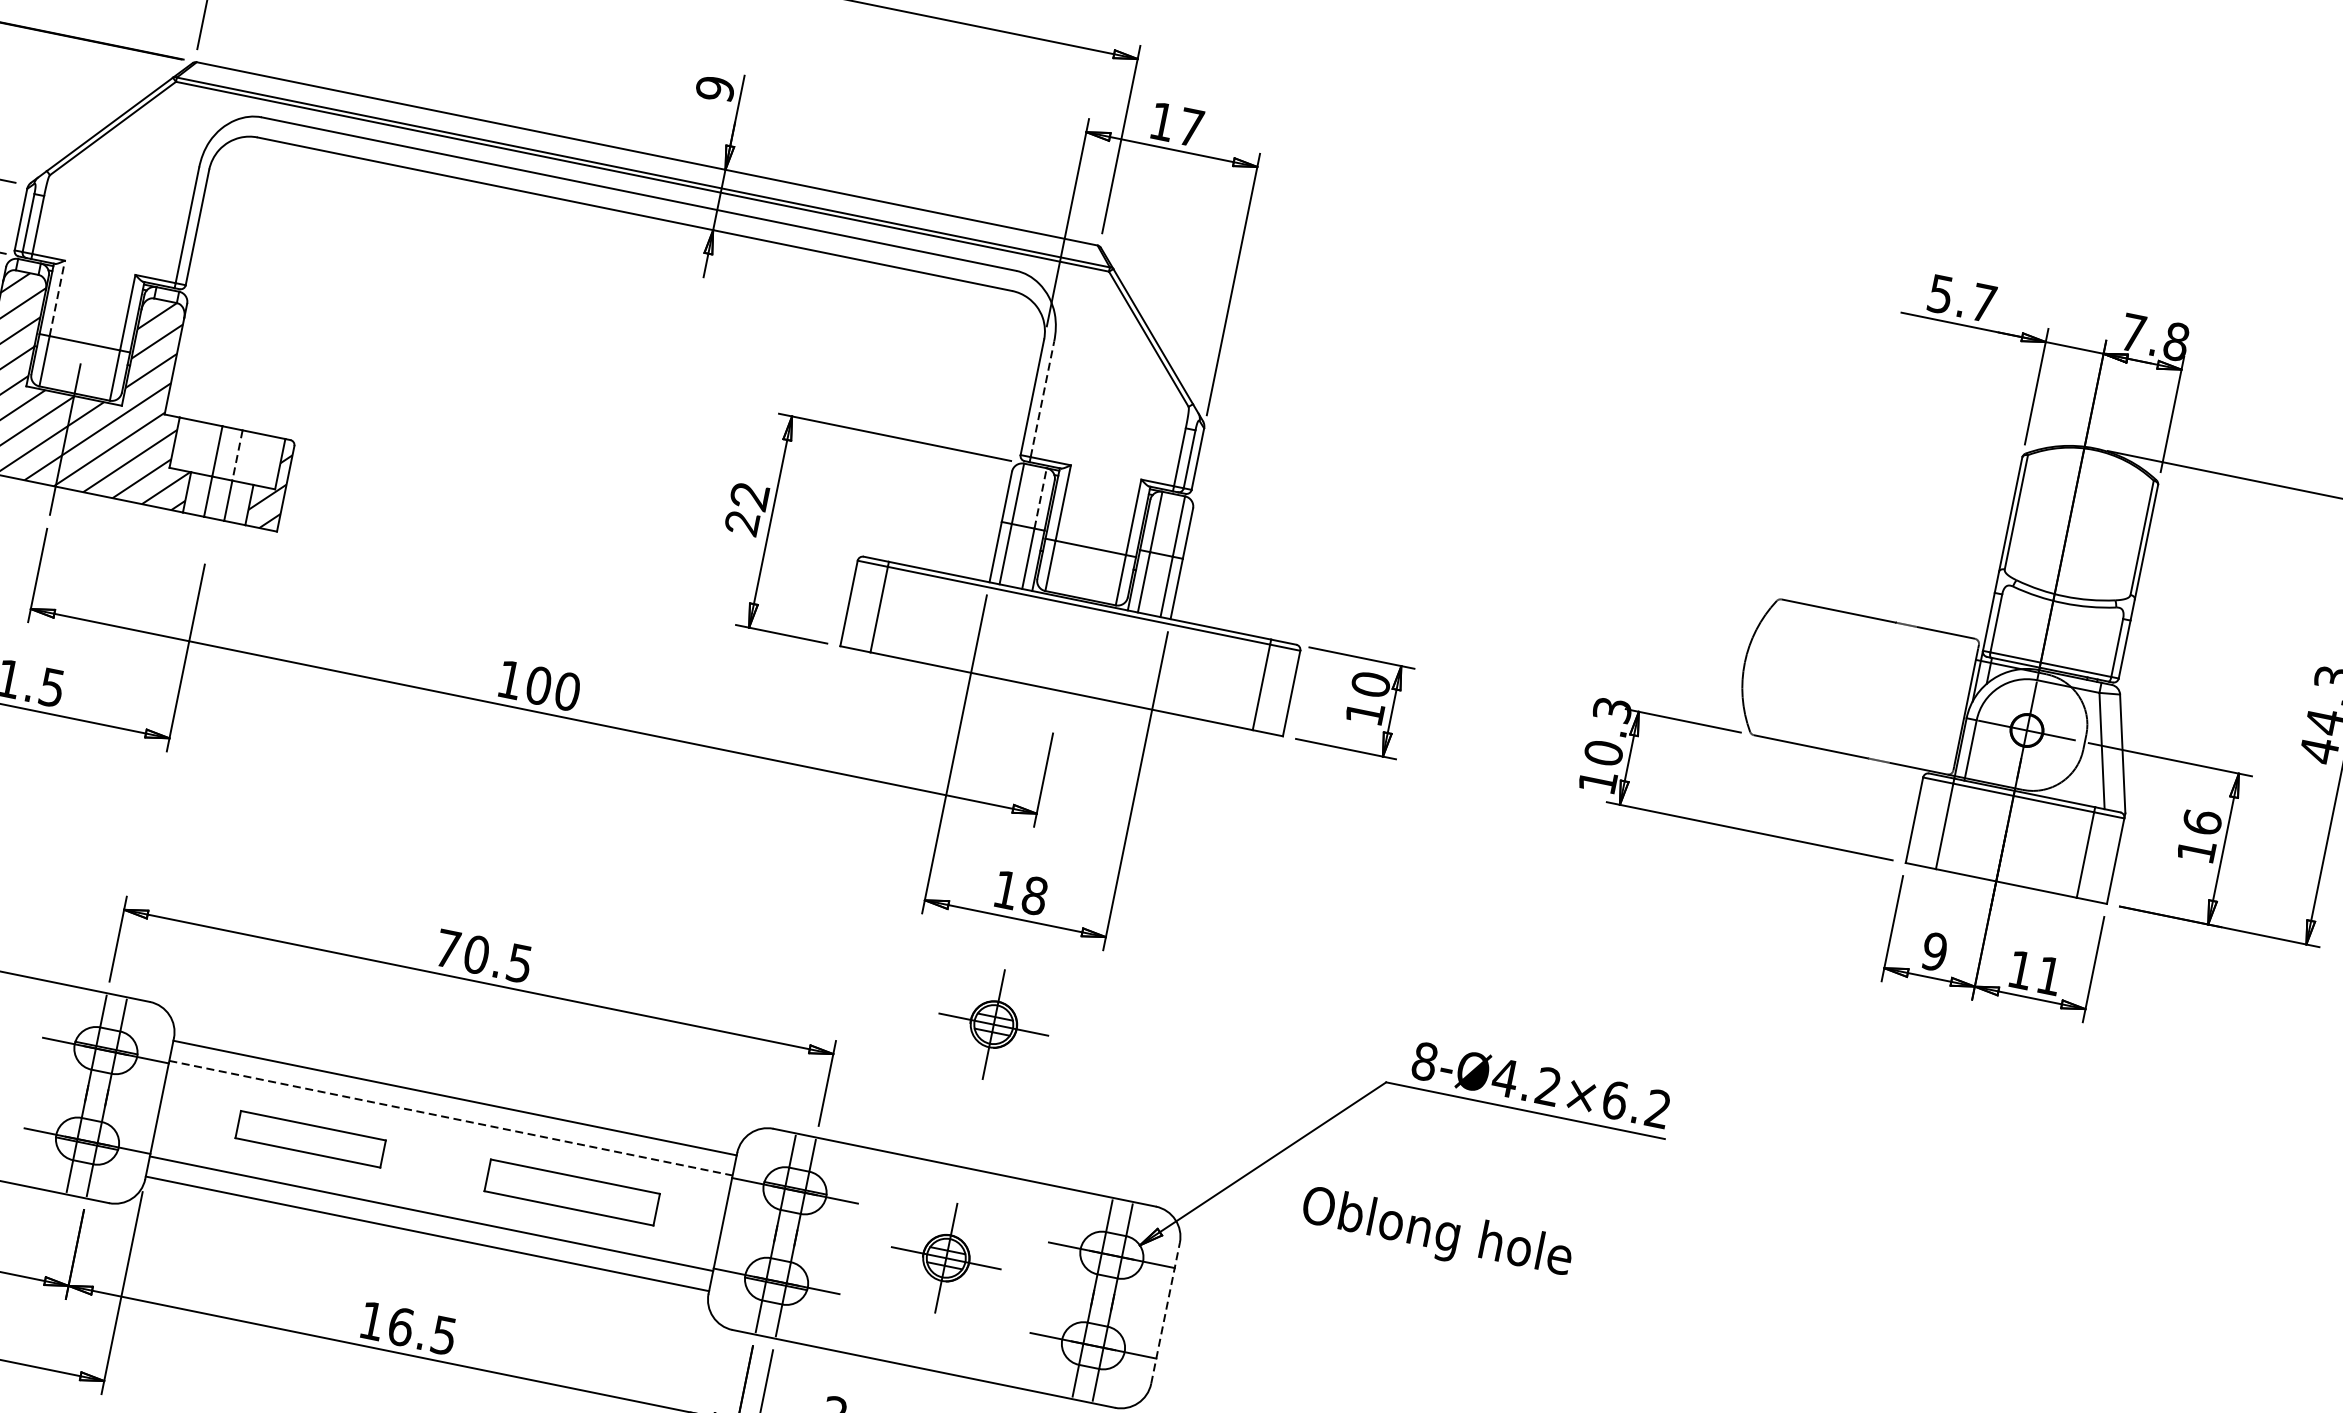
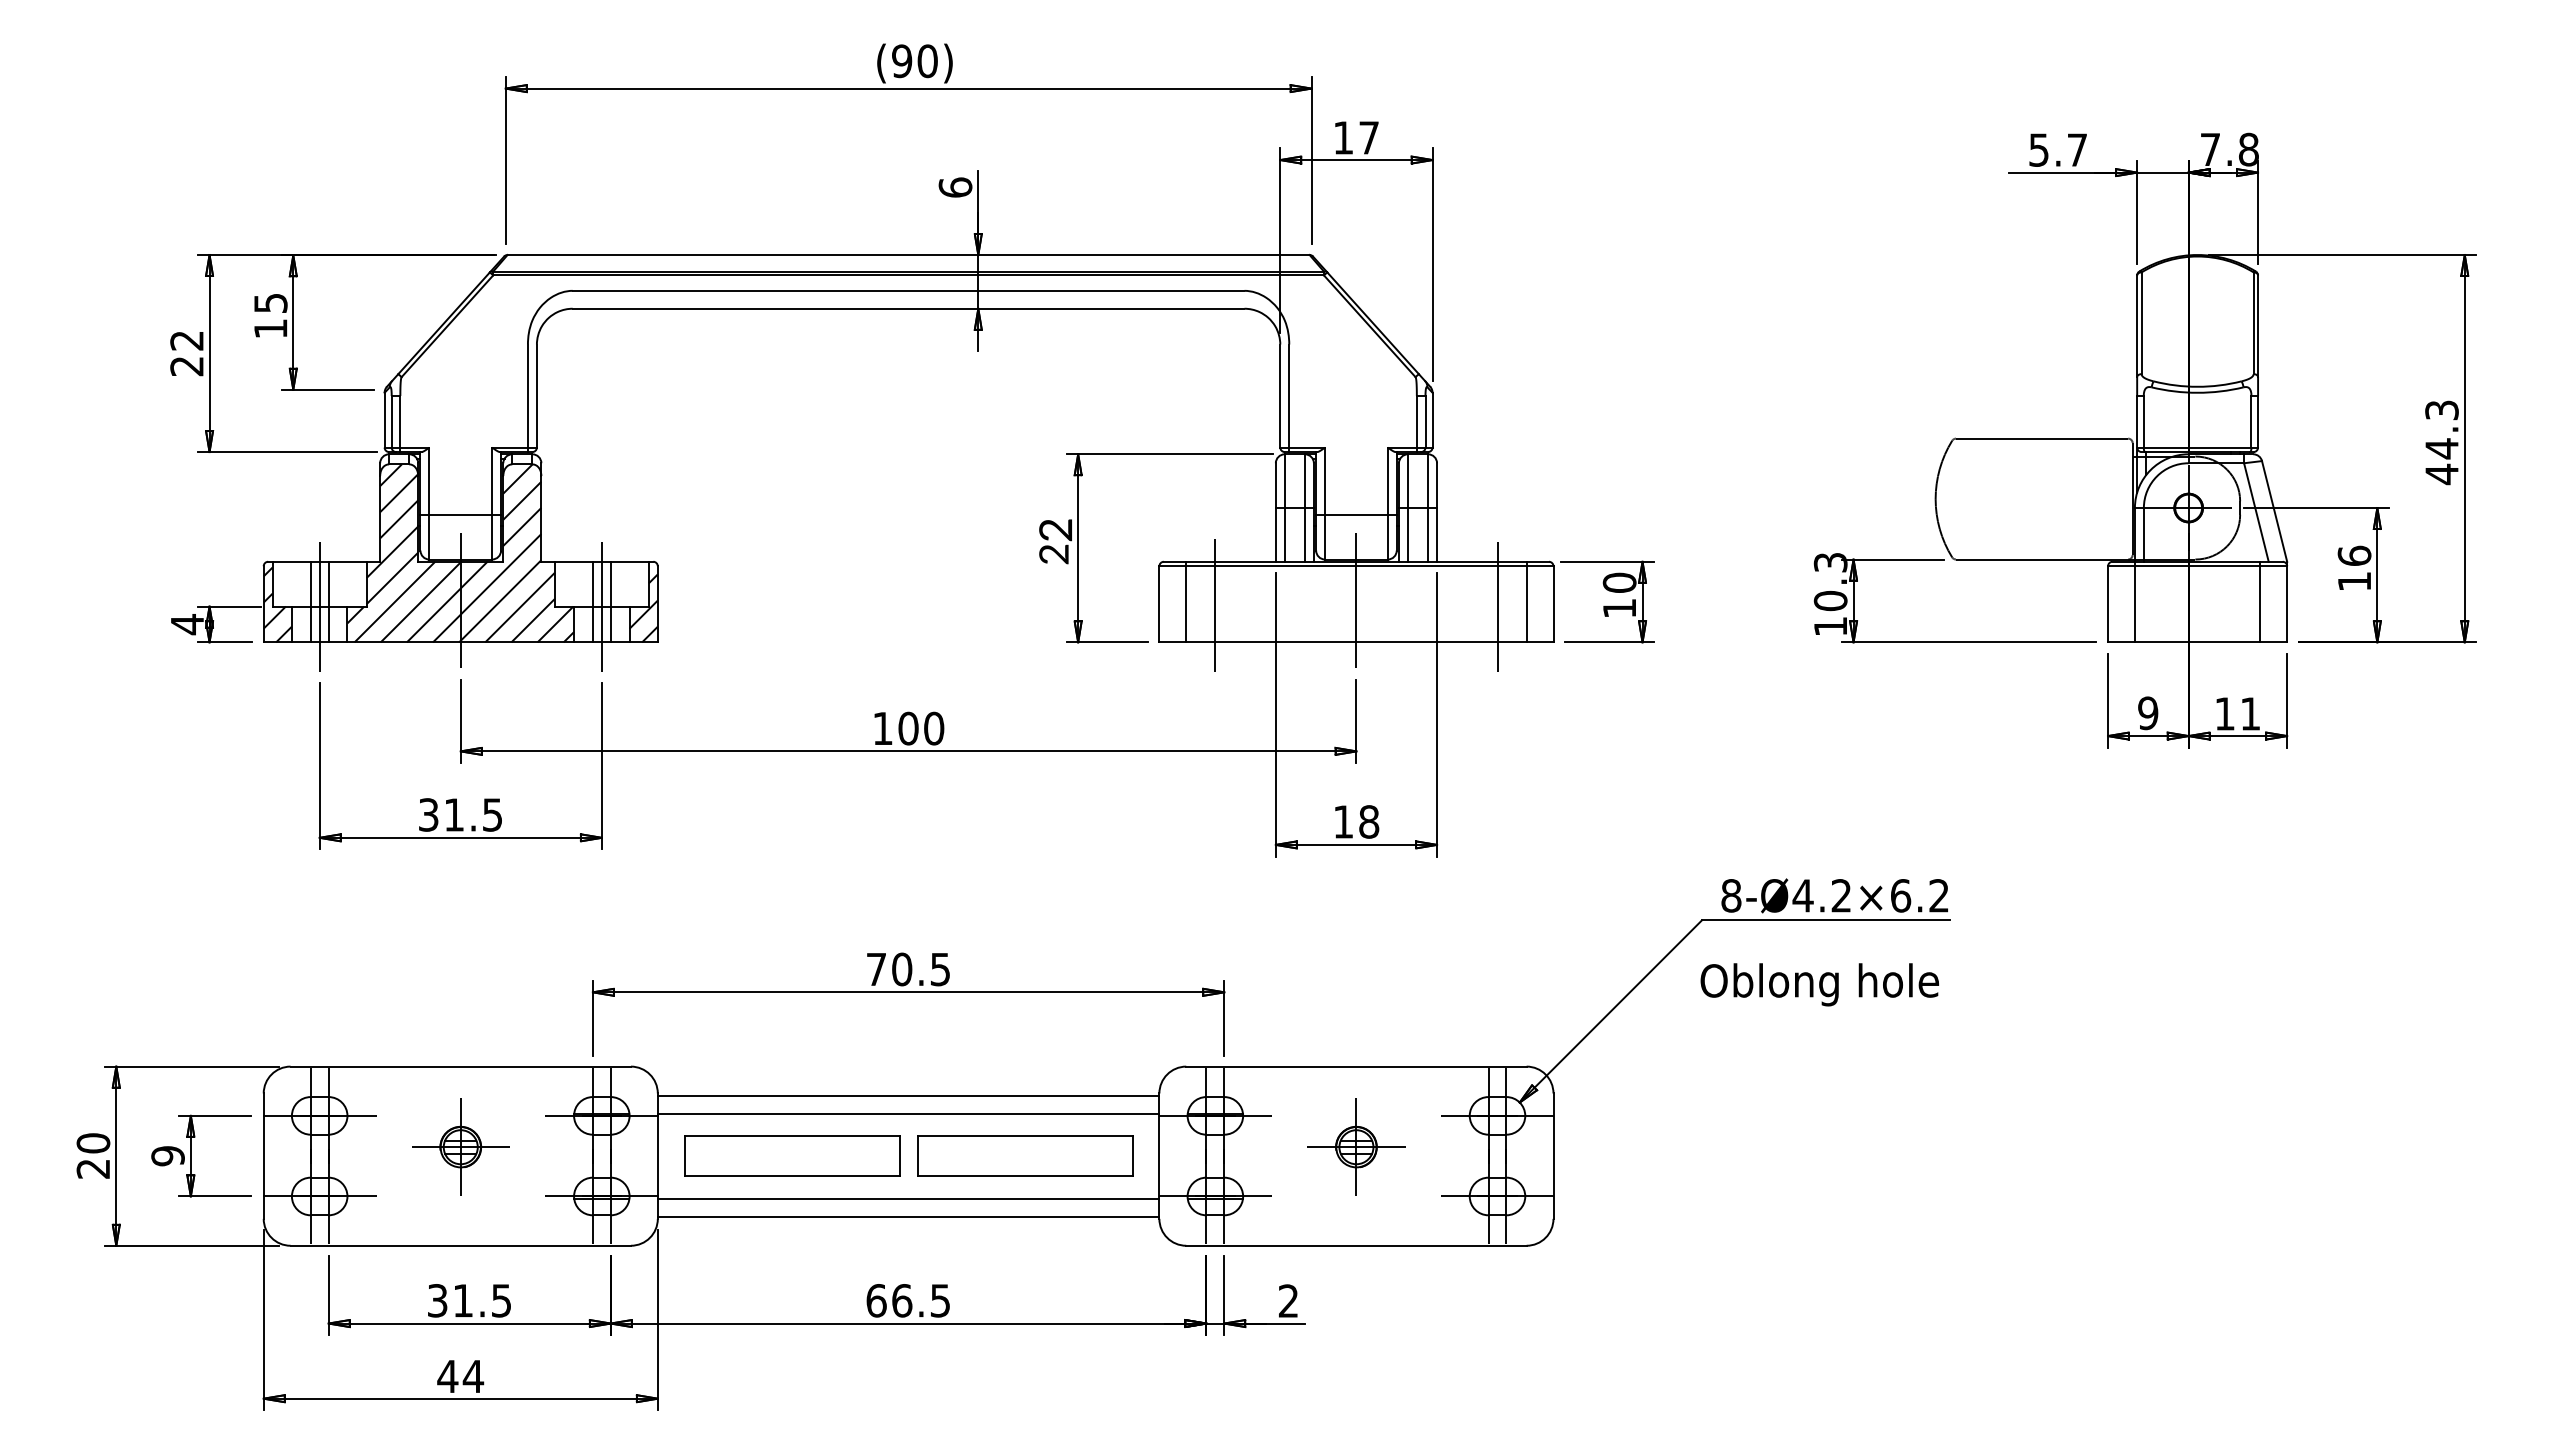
text: (715, 88) -> (955, 187), 9 -> 6
line: (57, 298) -> (429, 481), dashed -> solid
line: (1042, 399) -> (1289, 396), dashed -> solid
line: (237, 455) -> (610, 584), dashed -> solid
line: (221, 478) -> (601, 606), added
line: (1040, 498) -> (1304, 481), dashed -> solid
line: (912, 616) -> (1215, 604), added
line: (1071, 644) -> (1356, 600), added
line: (1228, 683) -> (1497, 606), added
part: (994, 1023) -> (1356, 938), removed
line: (450, 1118) -> (908, 1113), dashed -> solid
part: (311, 1138) -> (792, 1155), size x1.67
part: (572, 1191) -> (1025, 1155), size x1.43
text: (1436, 1234) -> (1819, 984), moved
line: (1165, 1313) -> (1553, 1156), dashed -> solid
text: (372, 1320) -> (876, 1300), 16.5 -> 66.5

